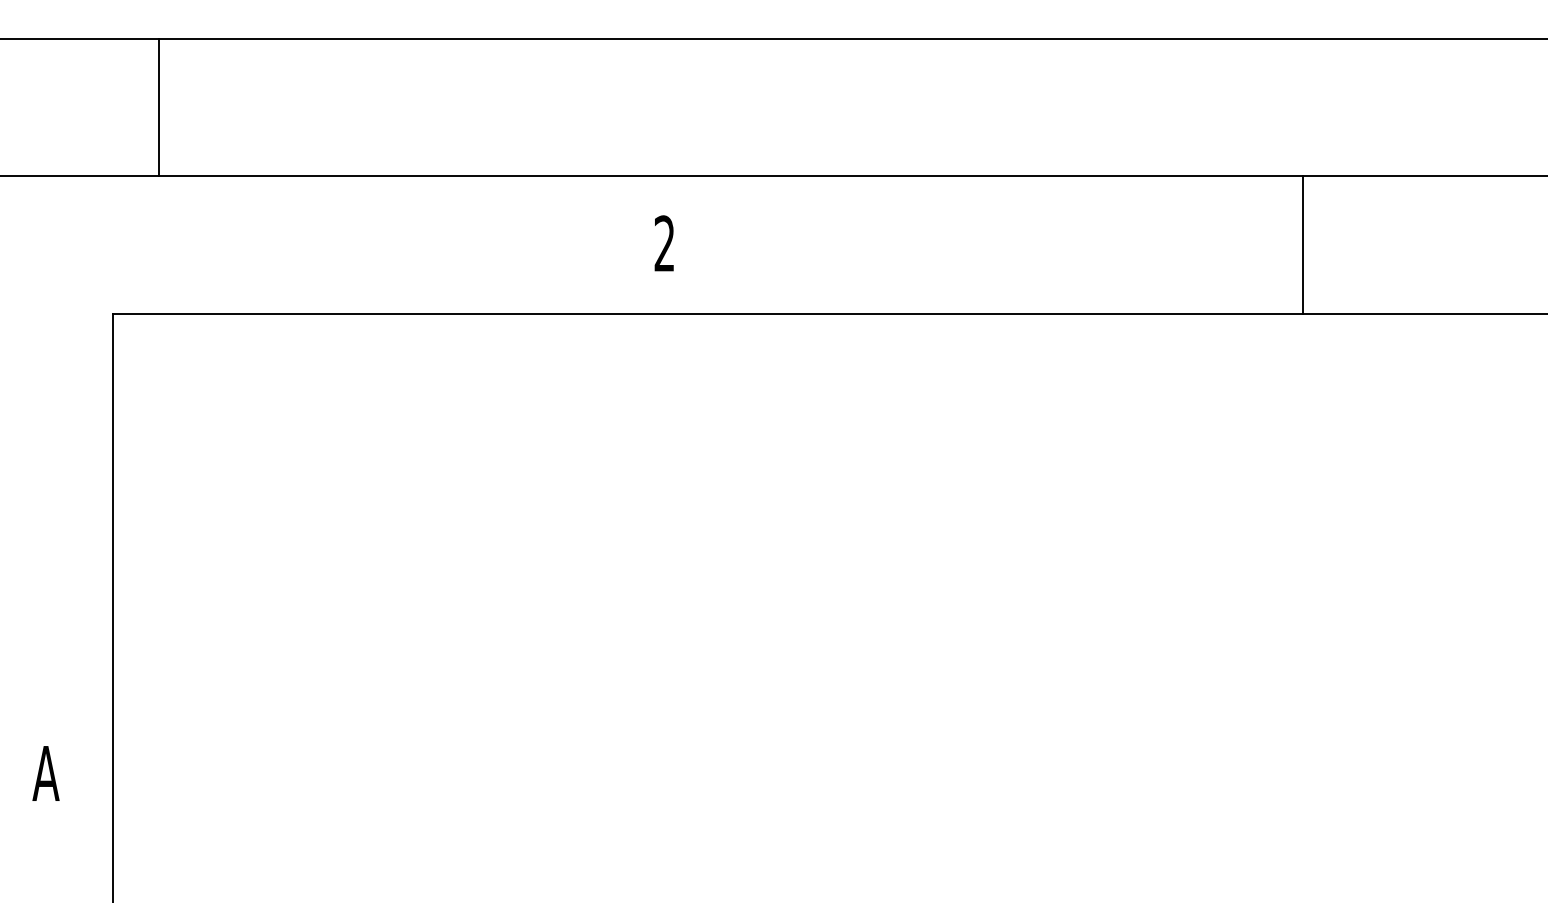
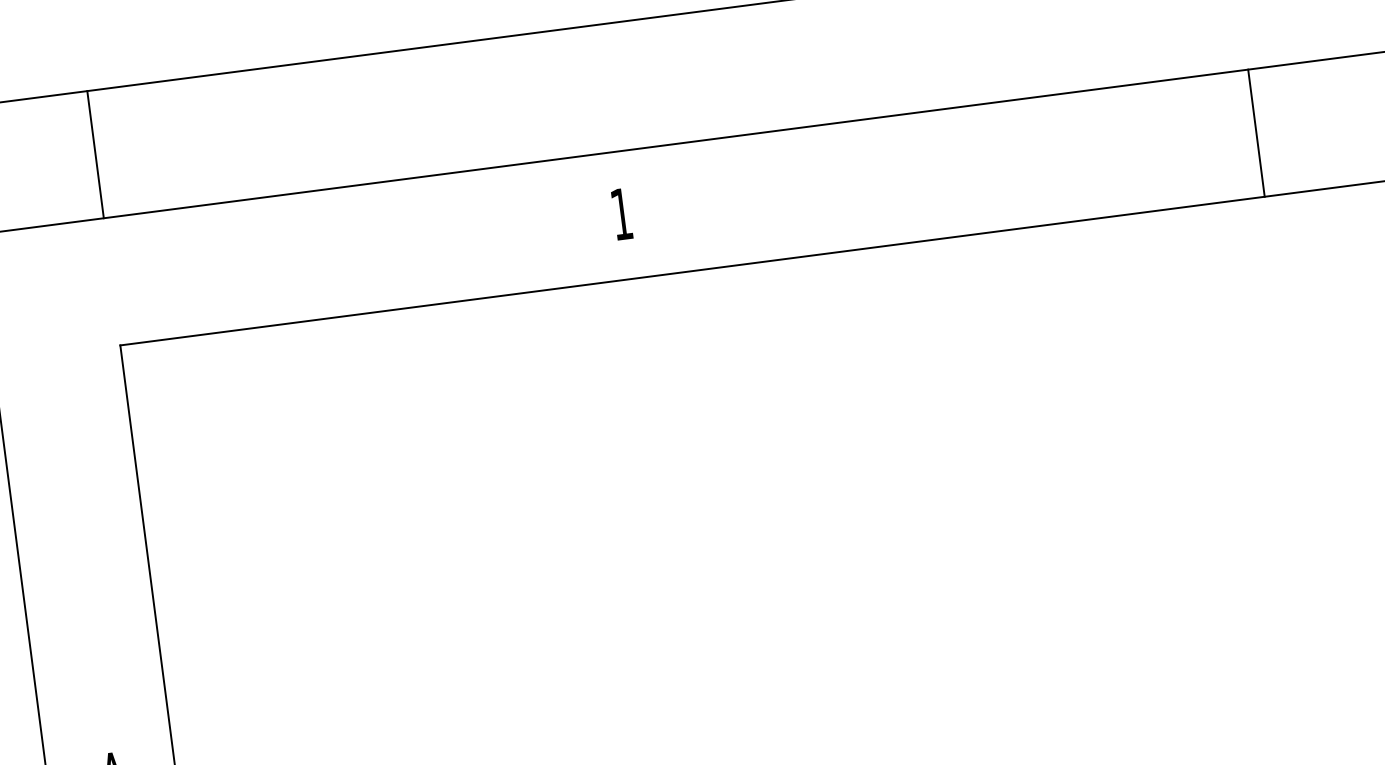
line: (159, 107) -> (95, 154), moved
text: (663, 243) -> (620, 214), 2 -> 1
line: (1303, 245) -> (1256, 133), moved

